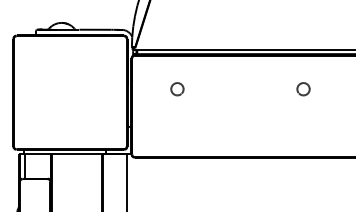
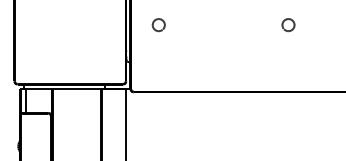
part: (177, 89) -> (158, 25), moved
part: (303, 89) -> (288, 25), moved

